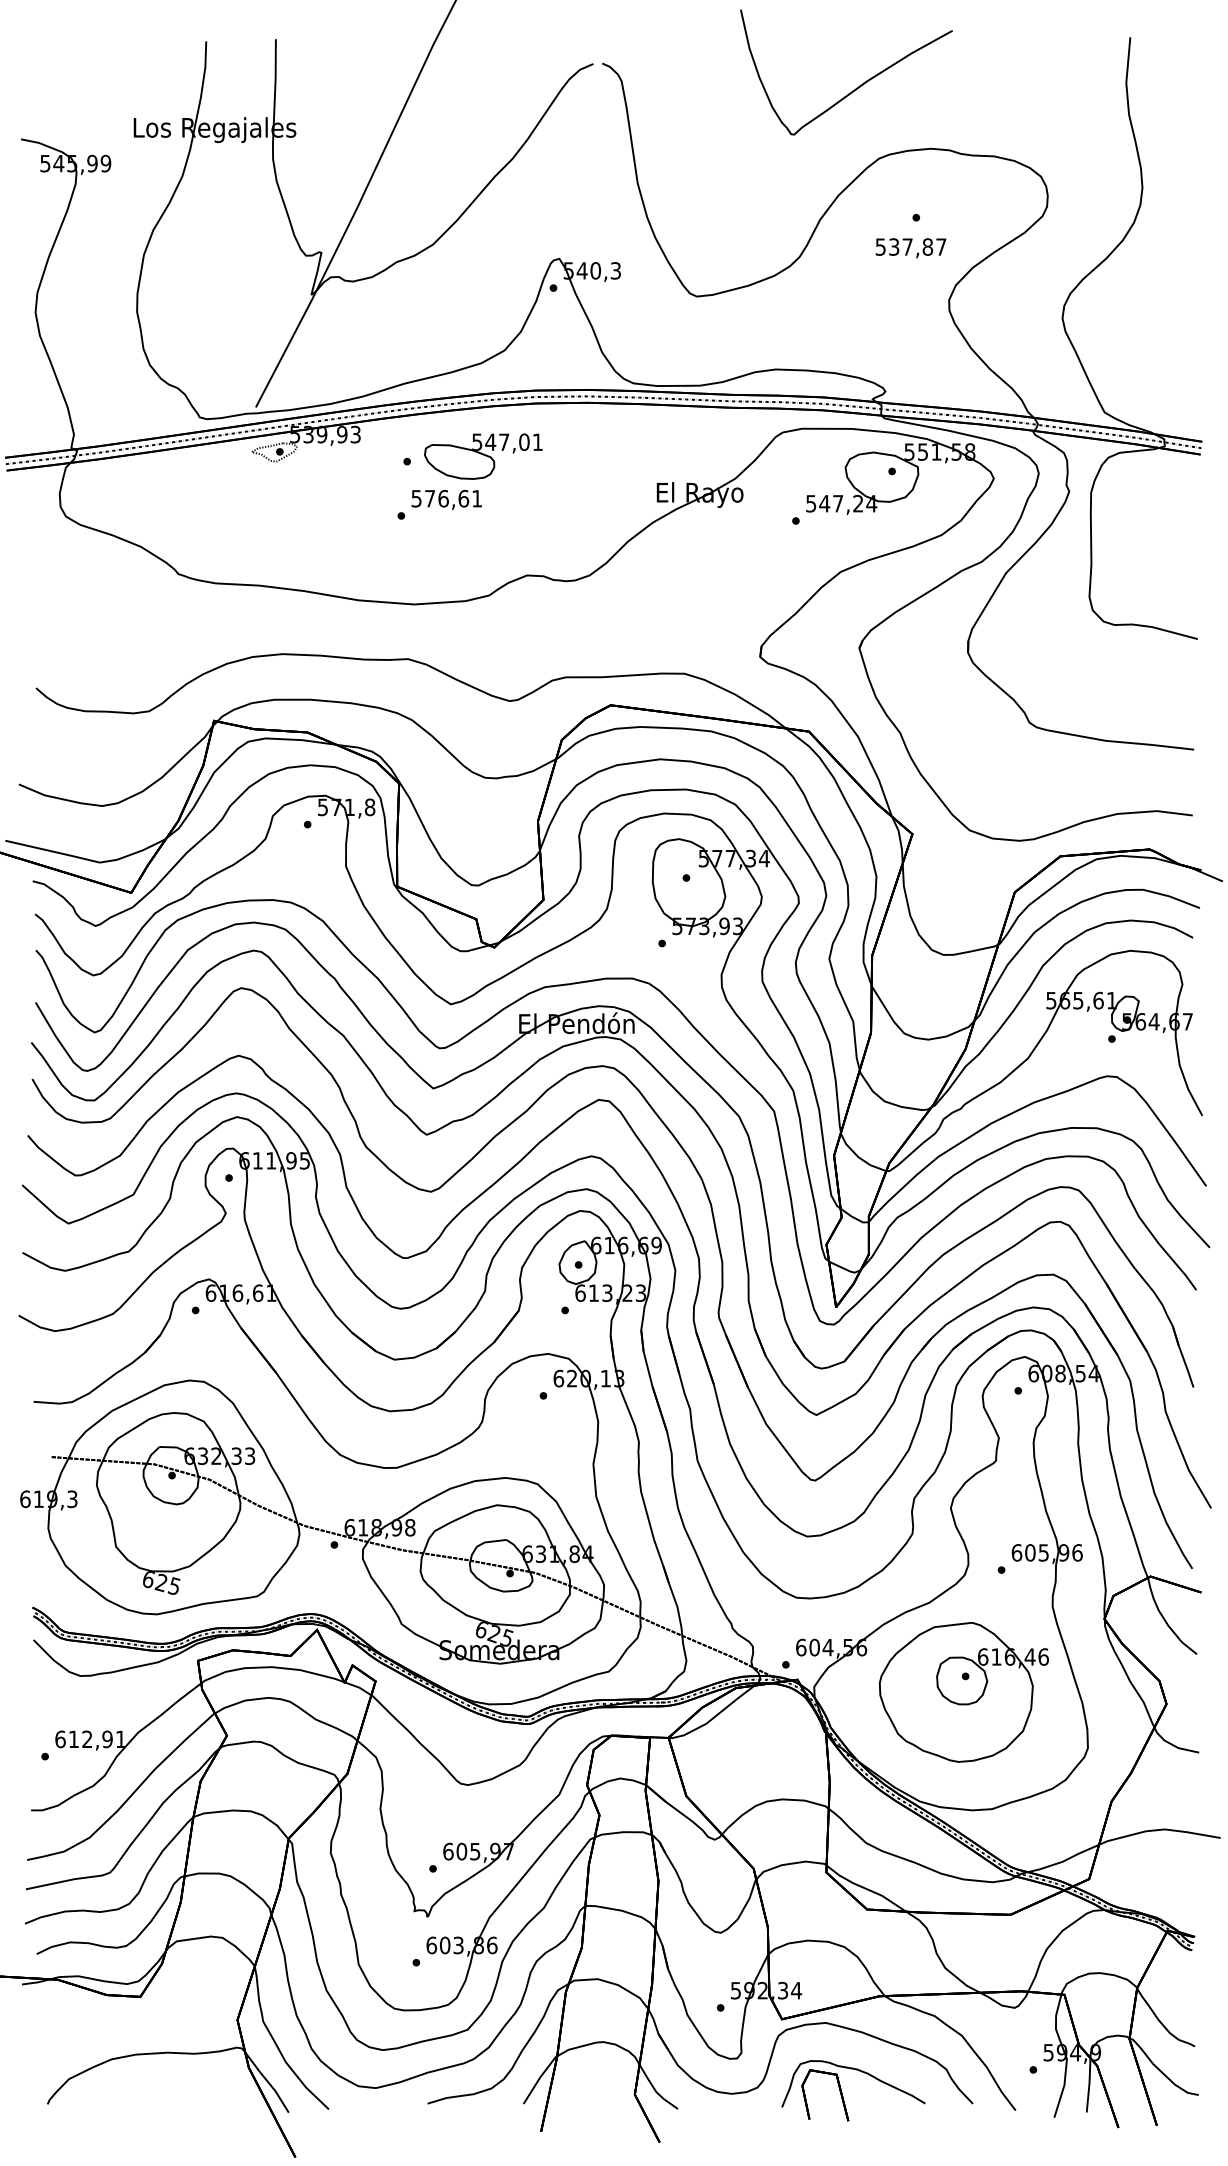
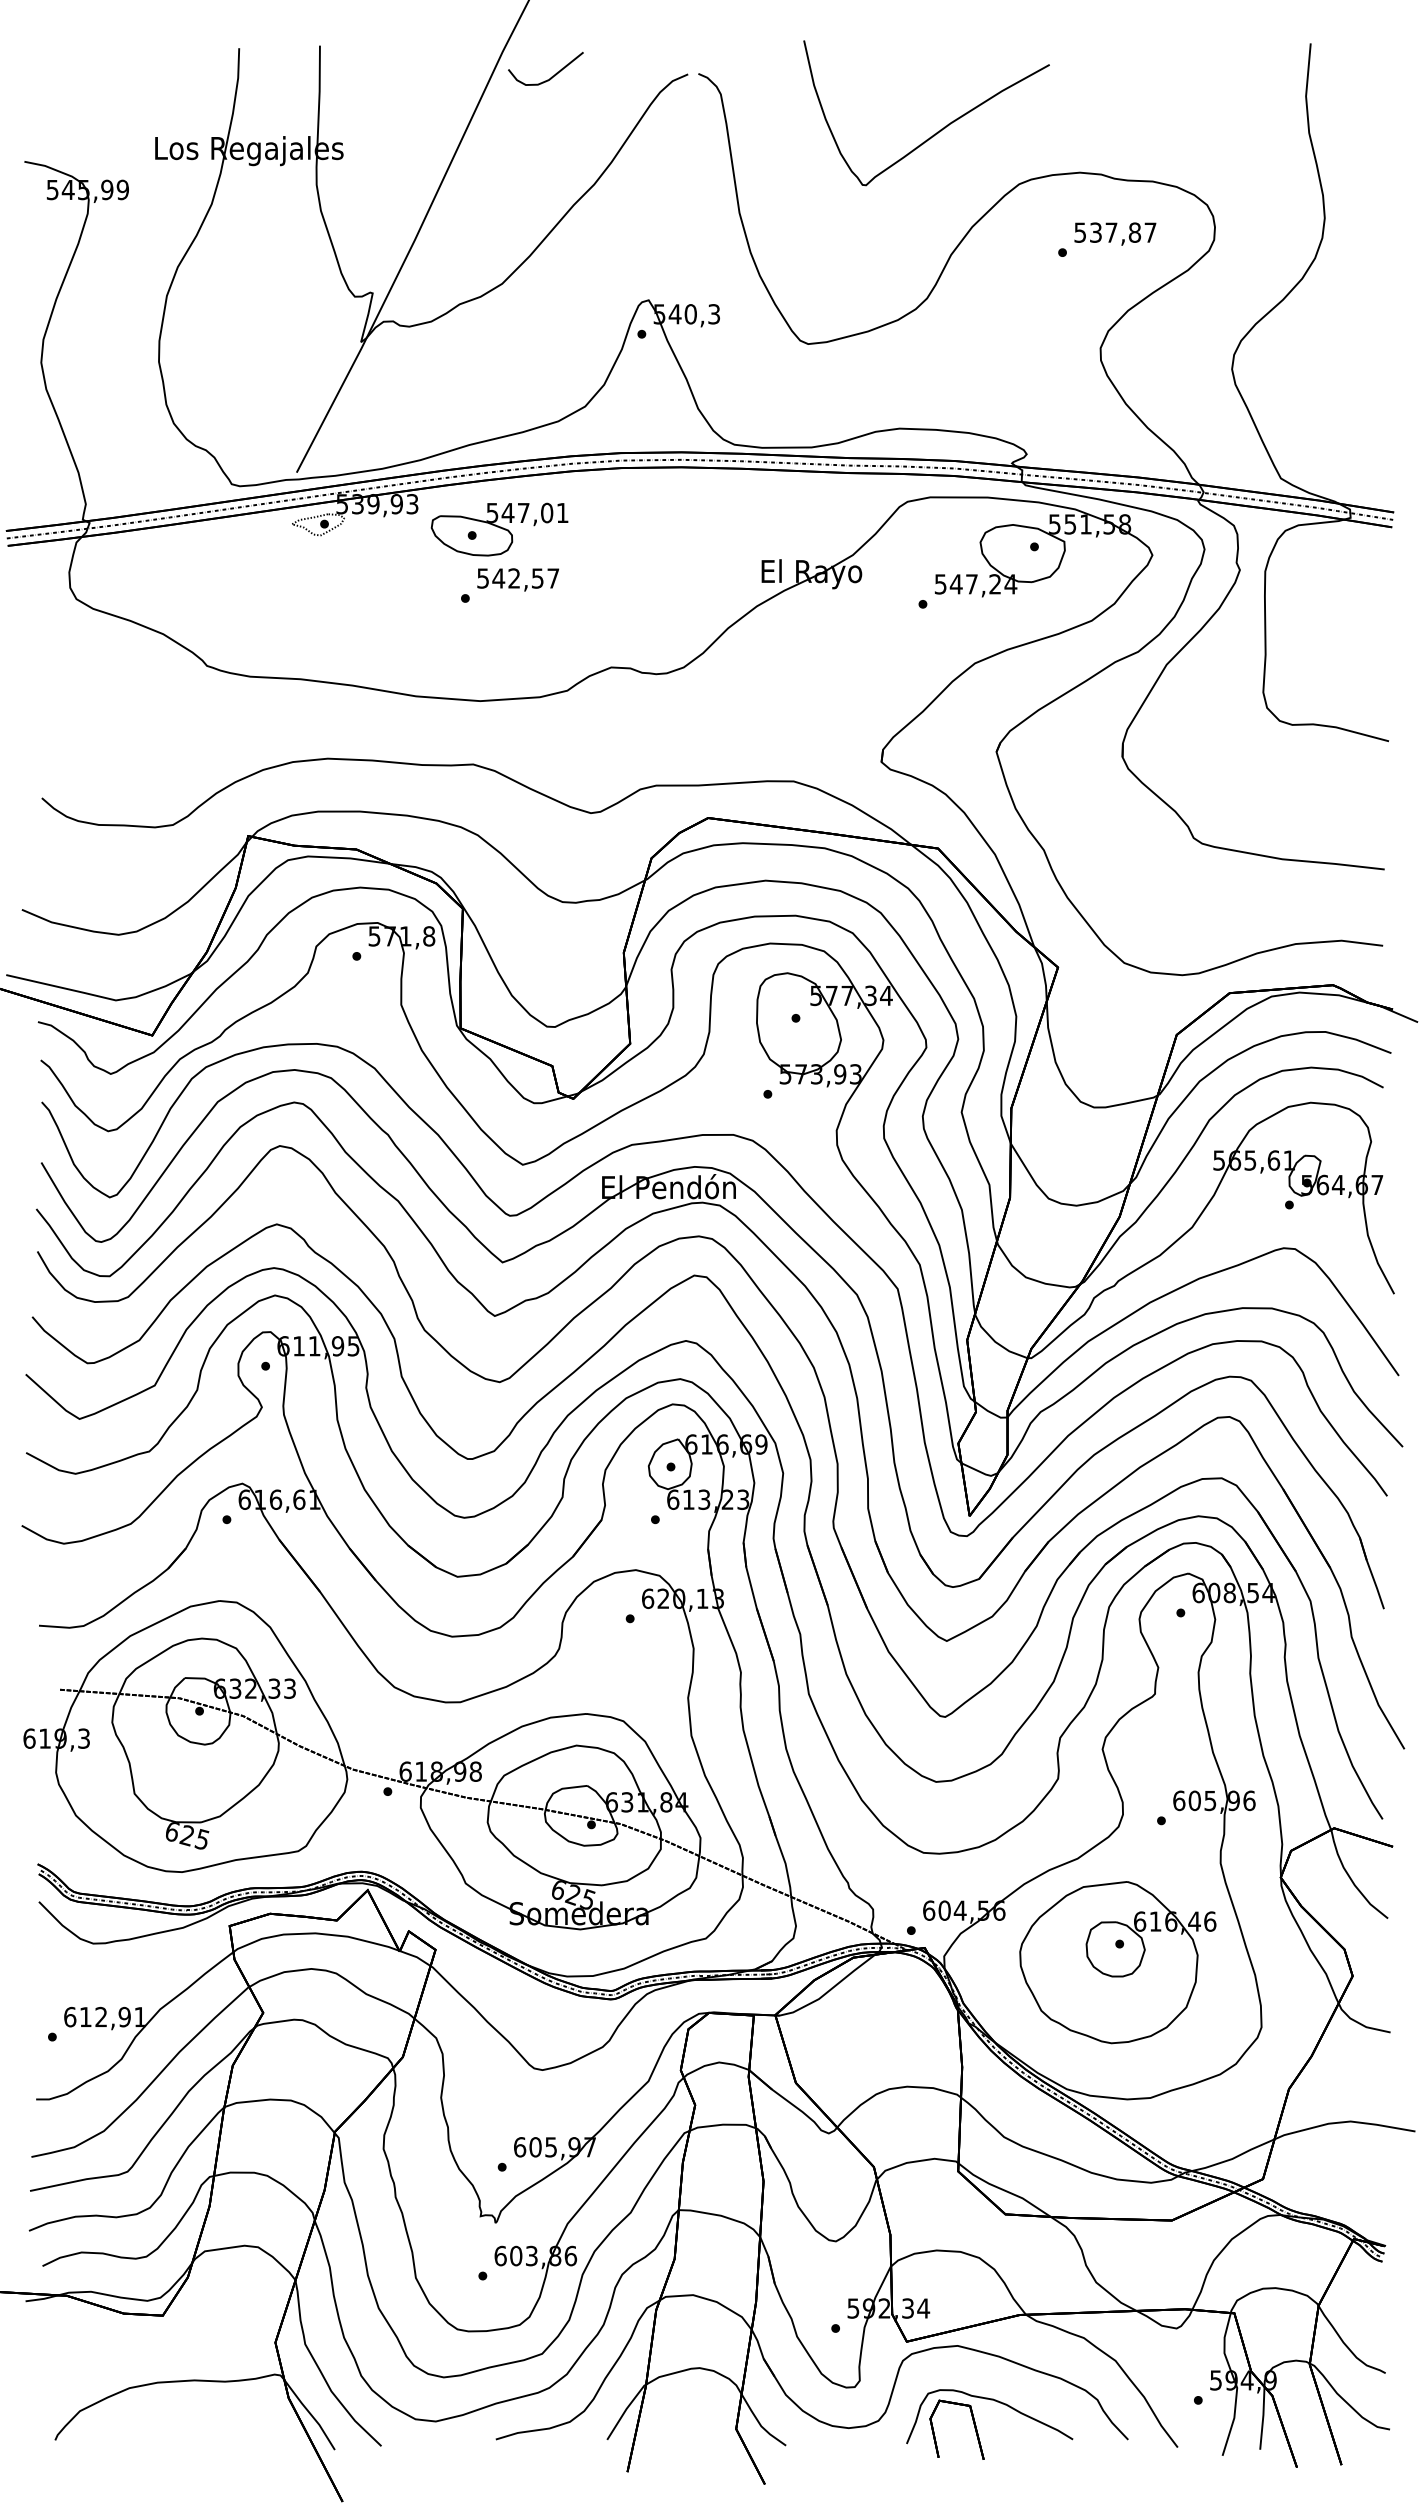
curve: (475, 65) -> (551, 76), added
curve: (855, 88) -> (937, 131), moved
text: (911, 247) -> (1115, 233), moved
part: (483, 456) -> (499, 529), moved
text: (453, 498) -> (525, 578), 576,61 -> 542,57

